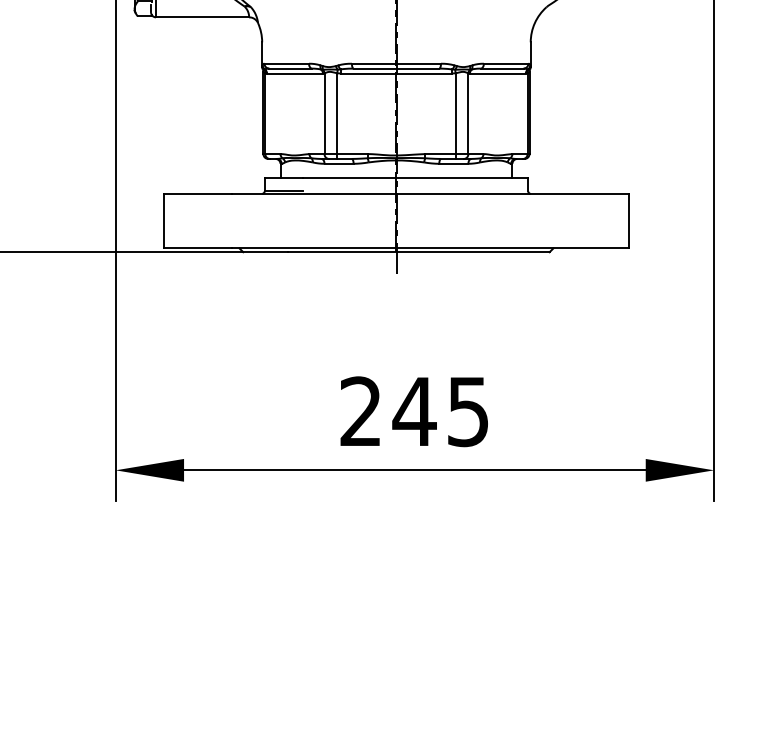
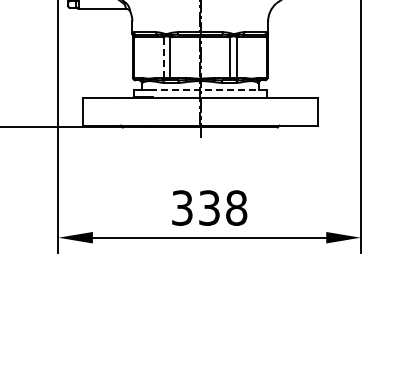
line: (323, 113) -> (163, 57), solid -> dashed
line: (416, 178) -> (210, 90), solid -> dashed
text: (414, 410) -> (209, 207), 245 -> 338

